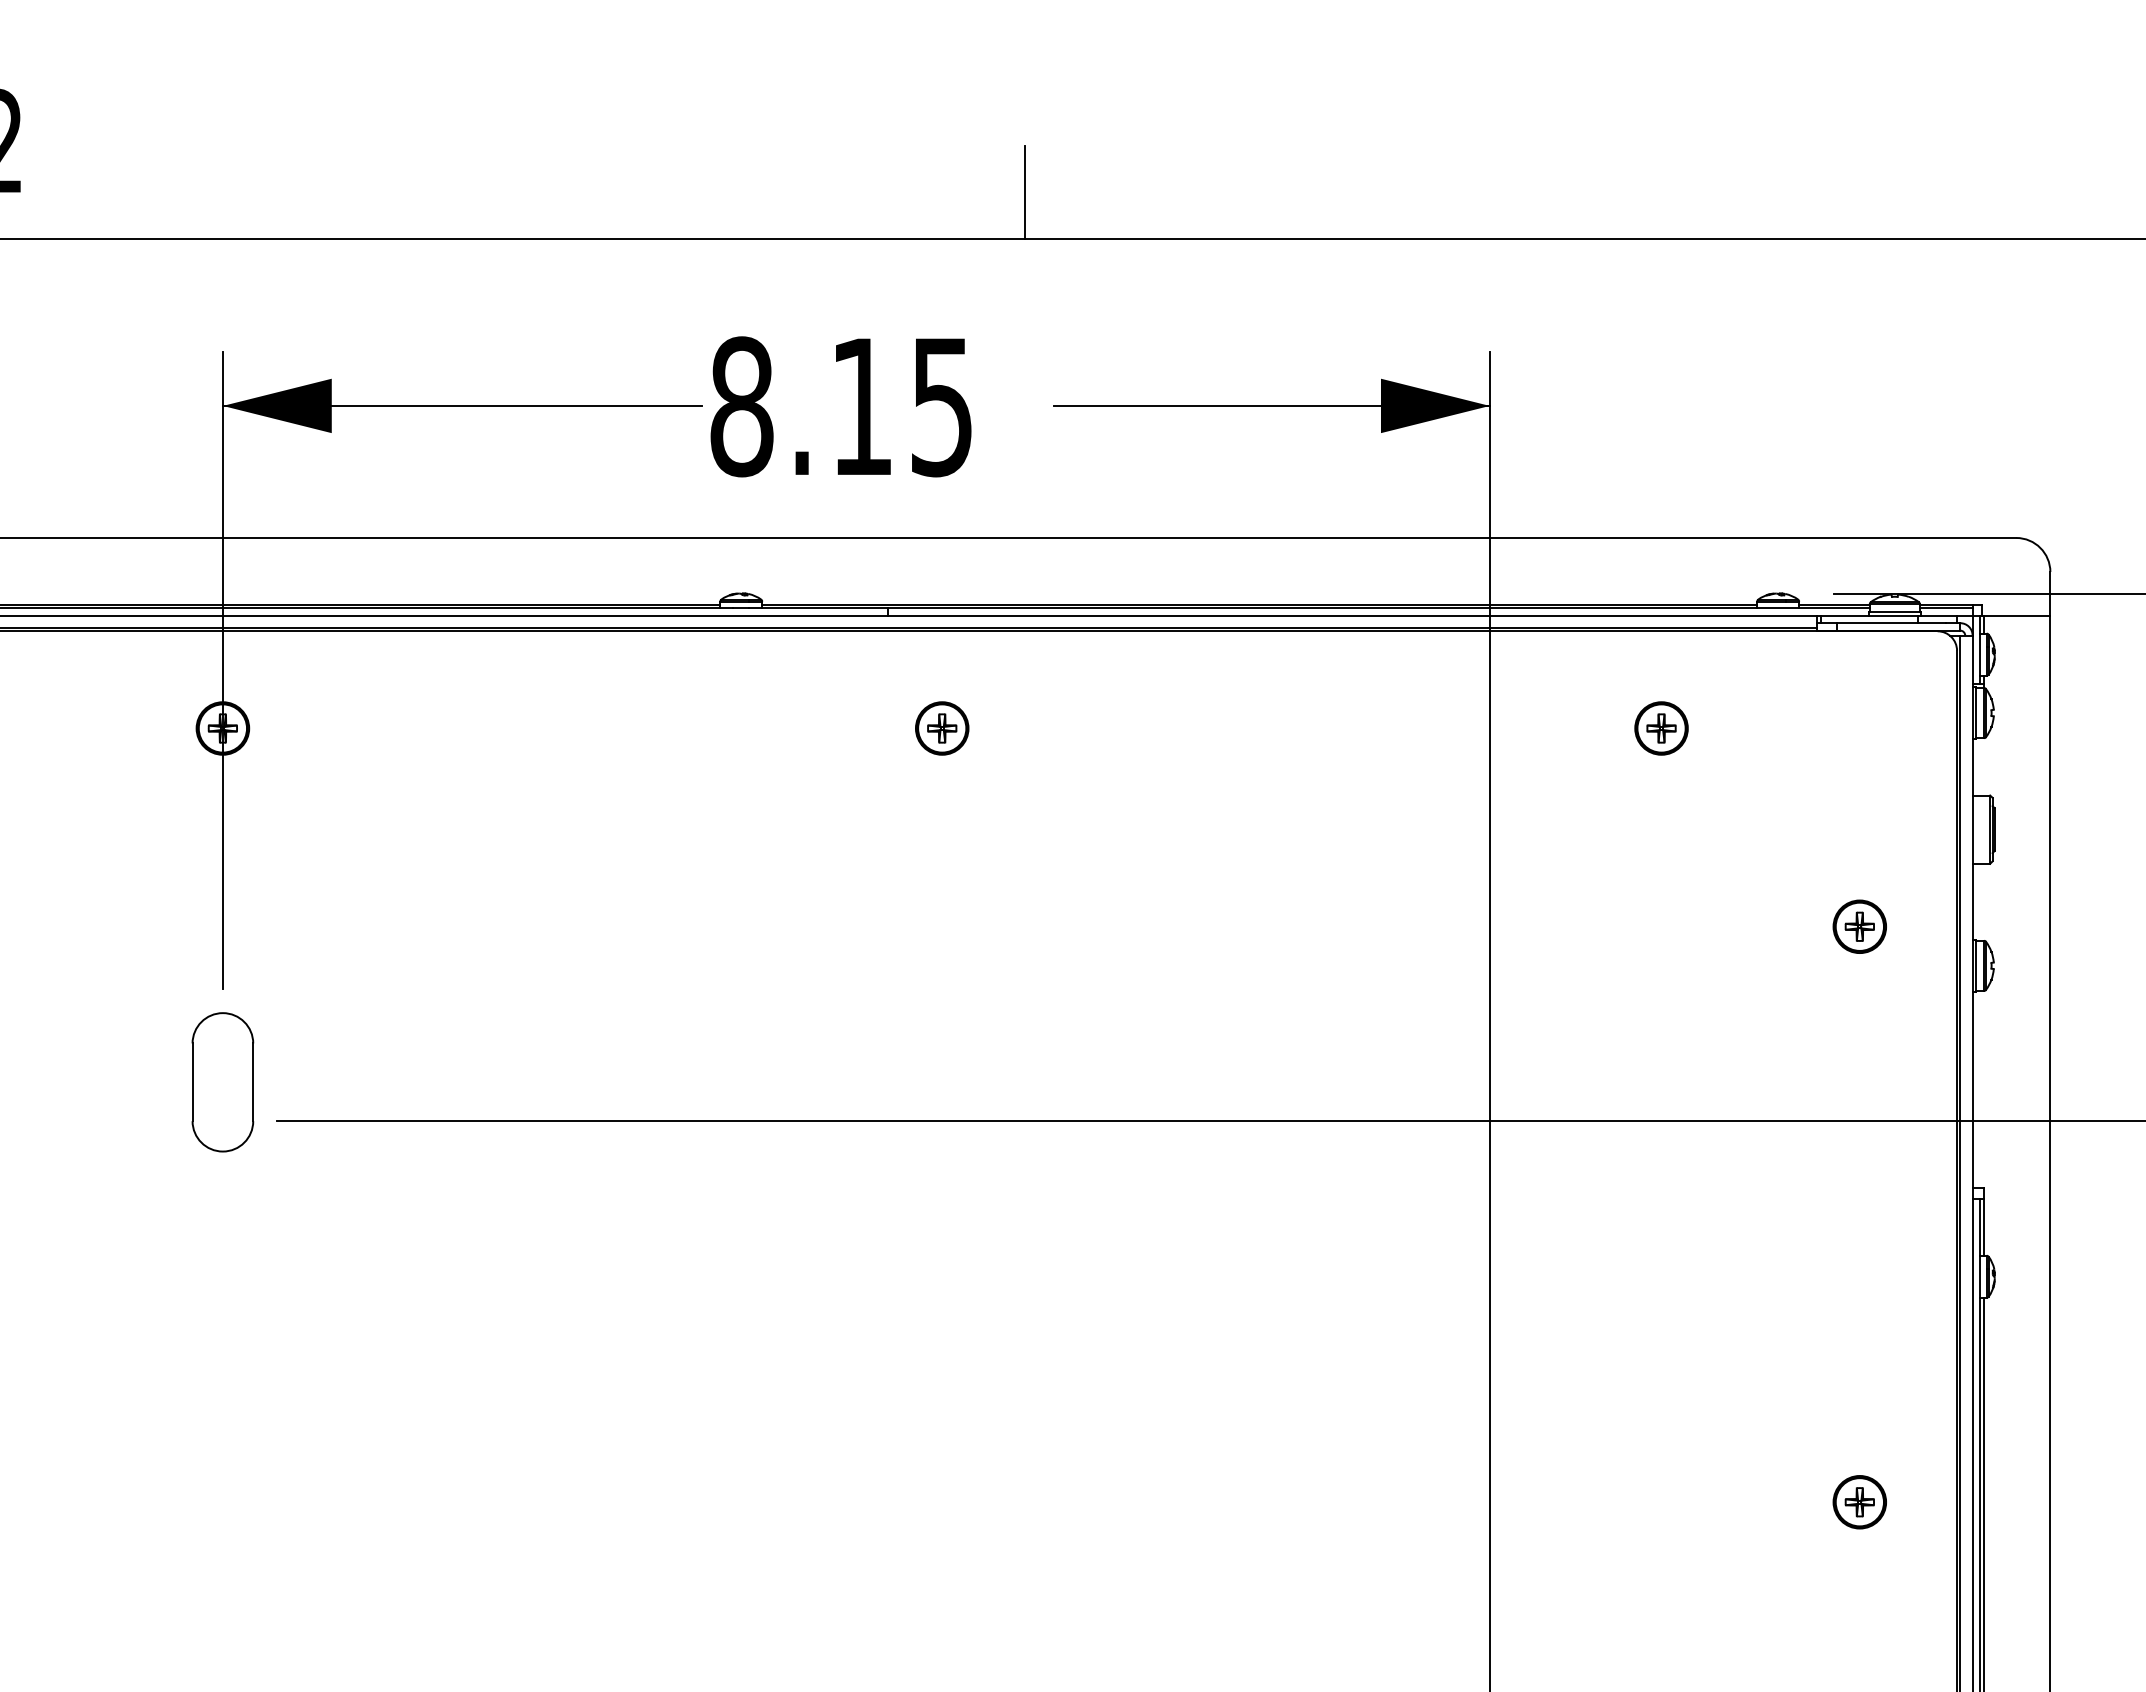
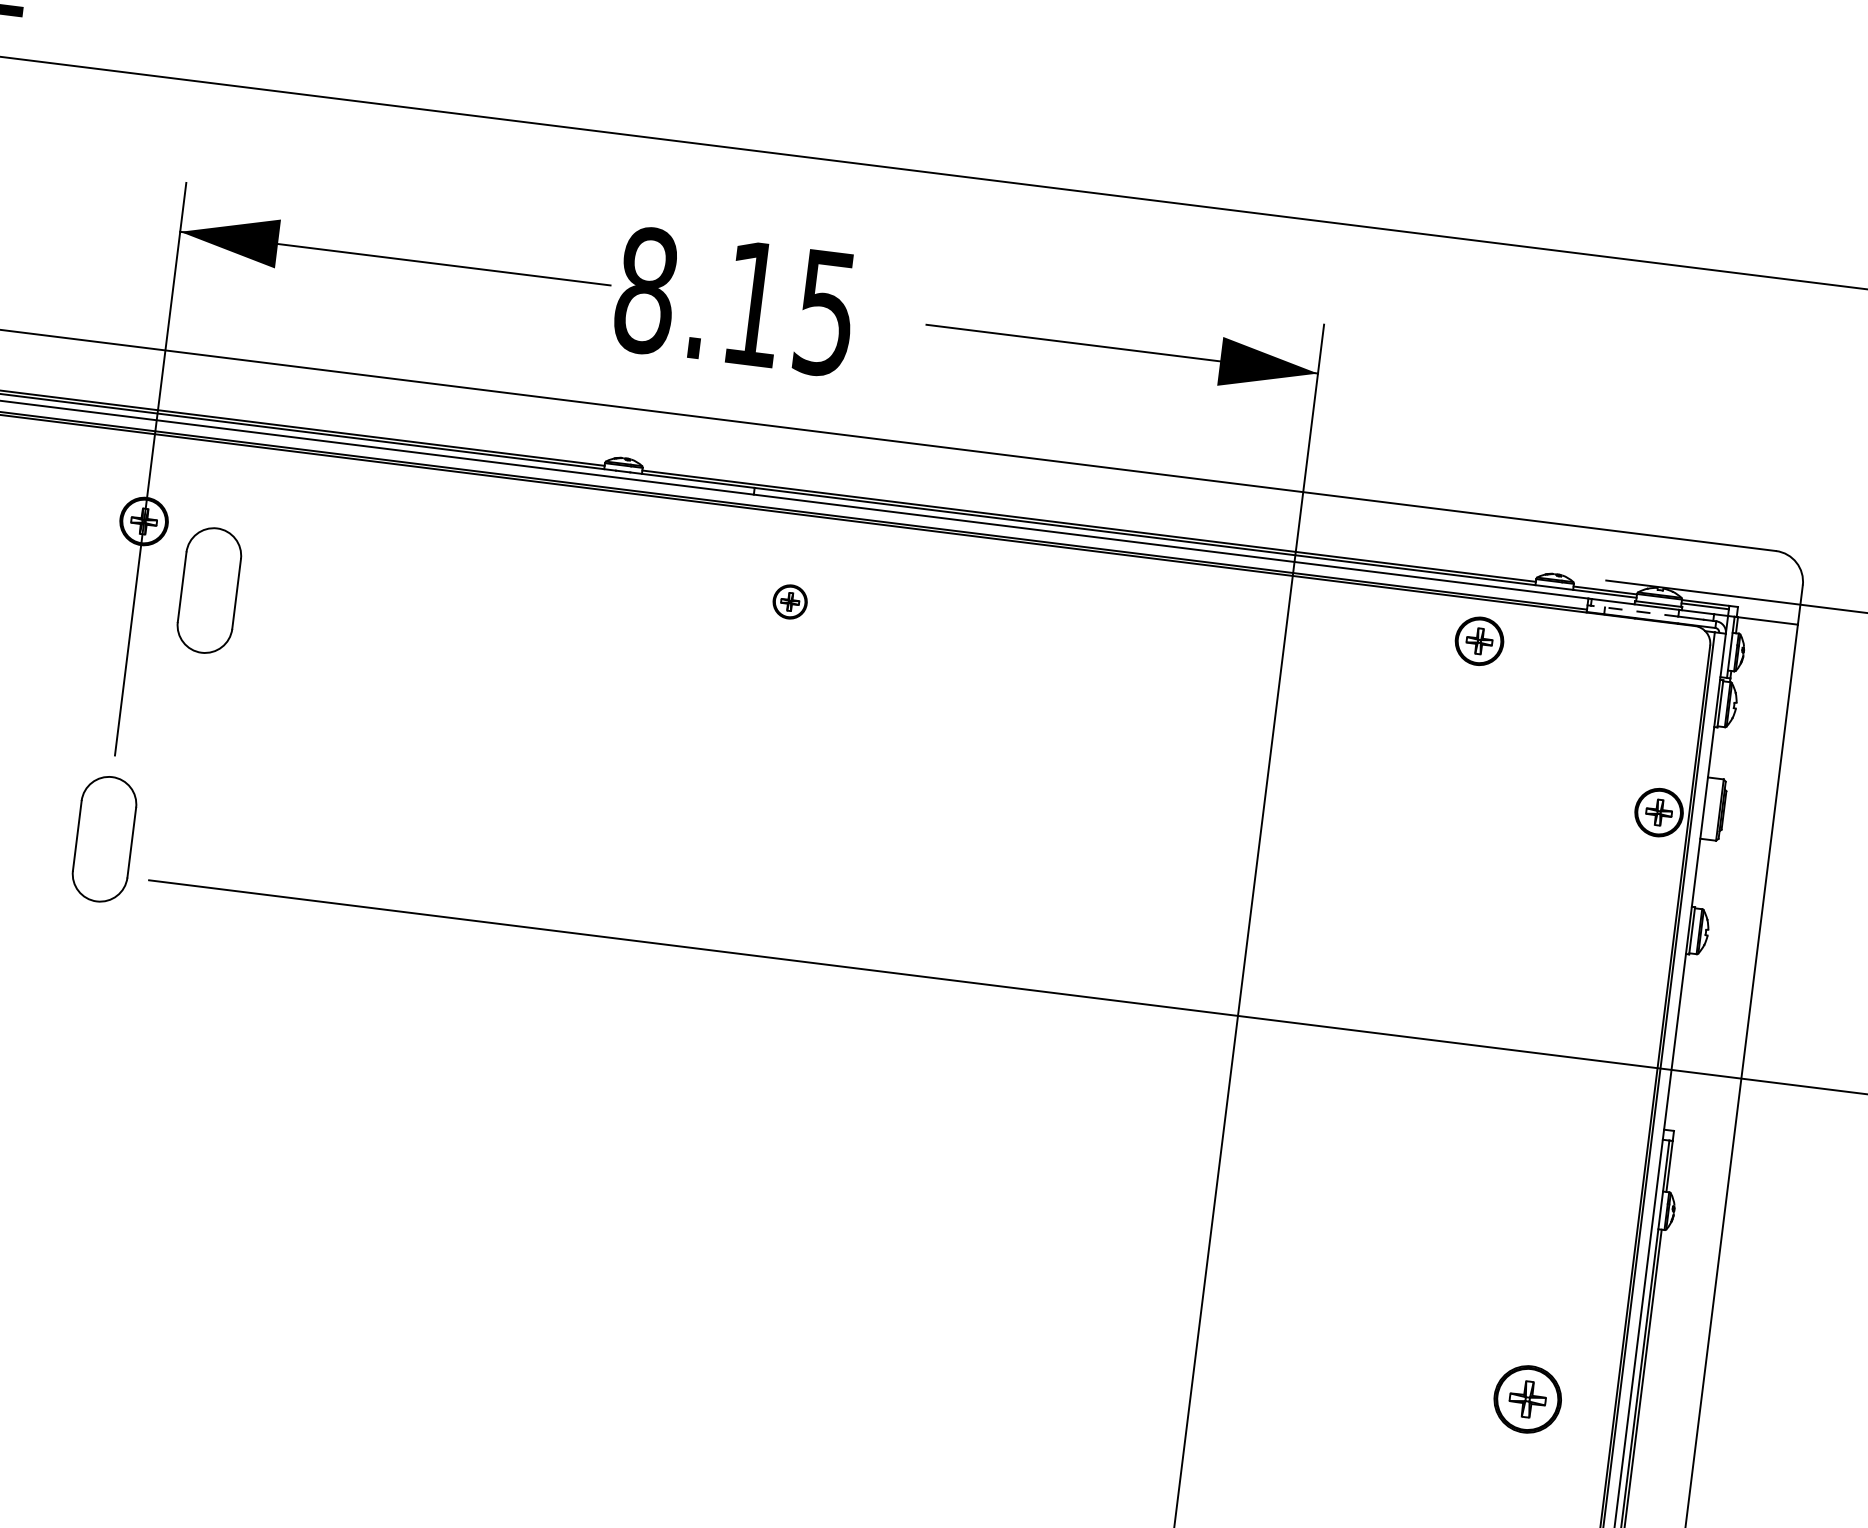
line: (1024, 192) -> (923, 129), removed
line: (1869, 623) -> (1634, 611), solid -> dashed
part: (942, 728) -> (790, 602), size x0.7
part: (1661, 728) -> (1479, 641), moved
part: (303, 795) -> (209, 590), added
part: (1859, 926) -> (1658, 812), moved
part: (1859, 1502) -> (1527, 1399), size x1.4

